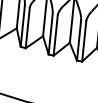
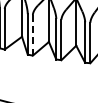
line: (27, 27) -> (32, 34), solid -> dashed

